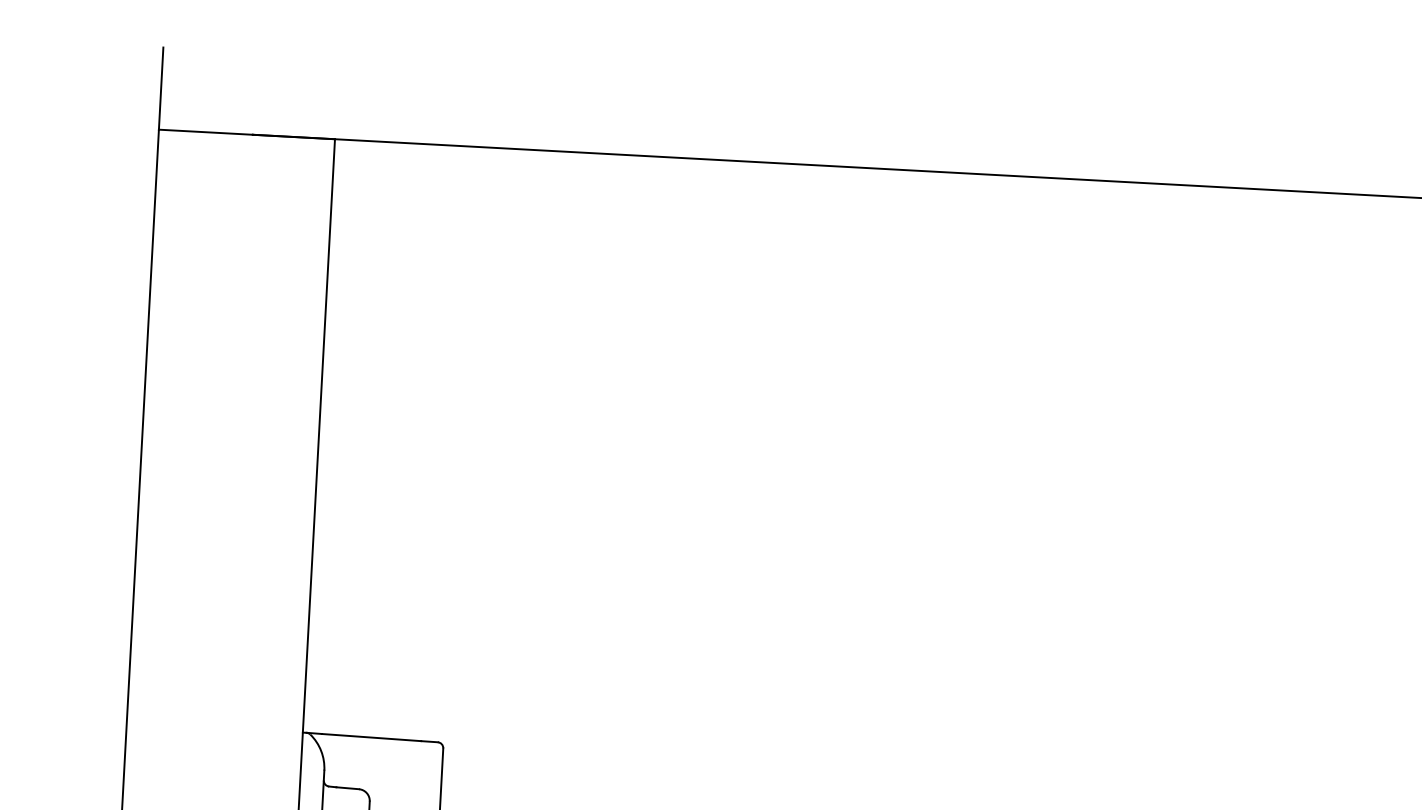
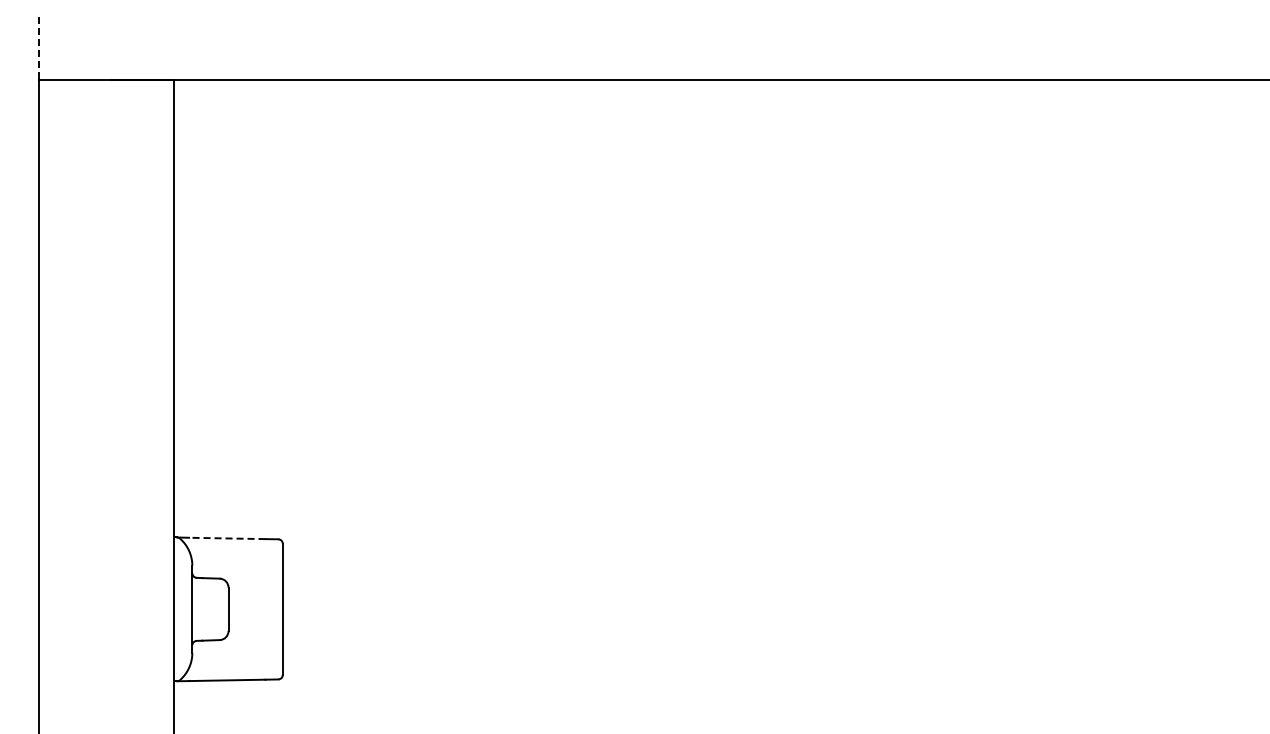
line: (161, 88) -> (38, 48), solid -> dashed
line: (370, 737) -> (226, 538), solid -> dashed

